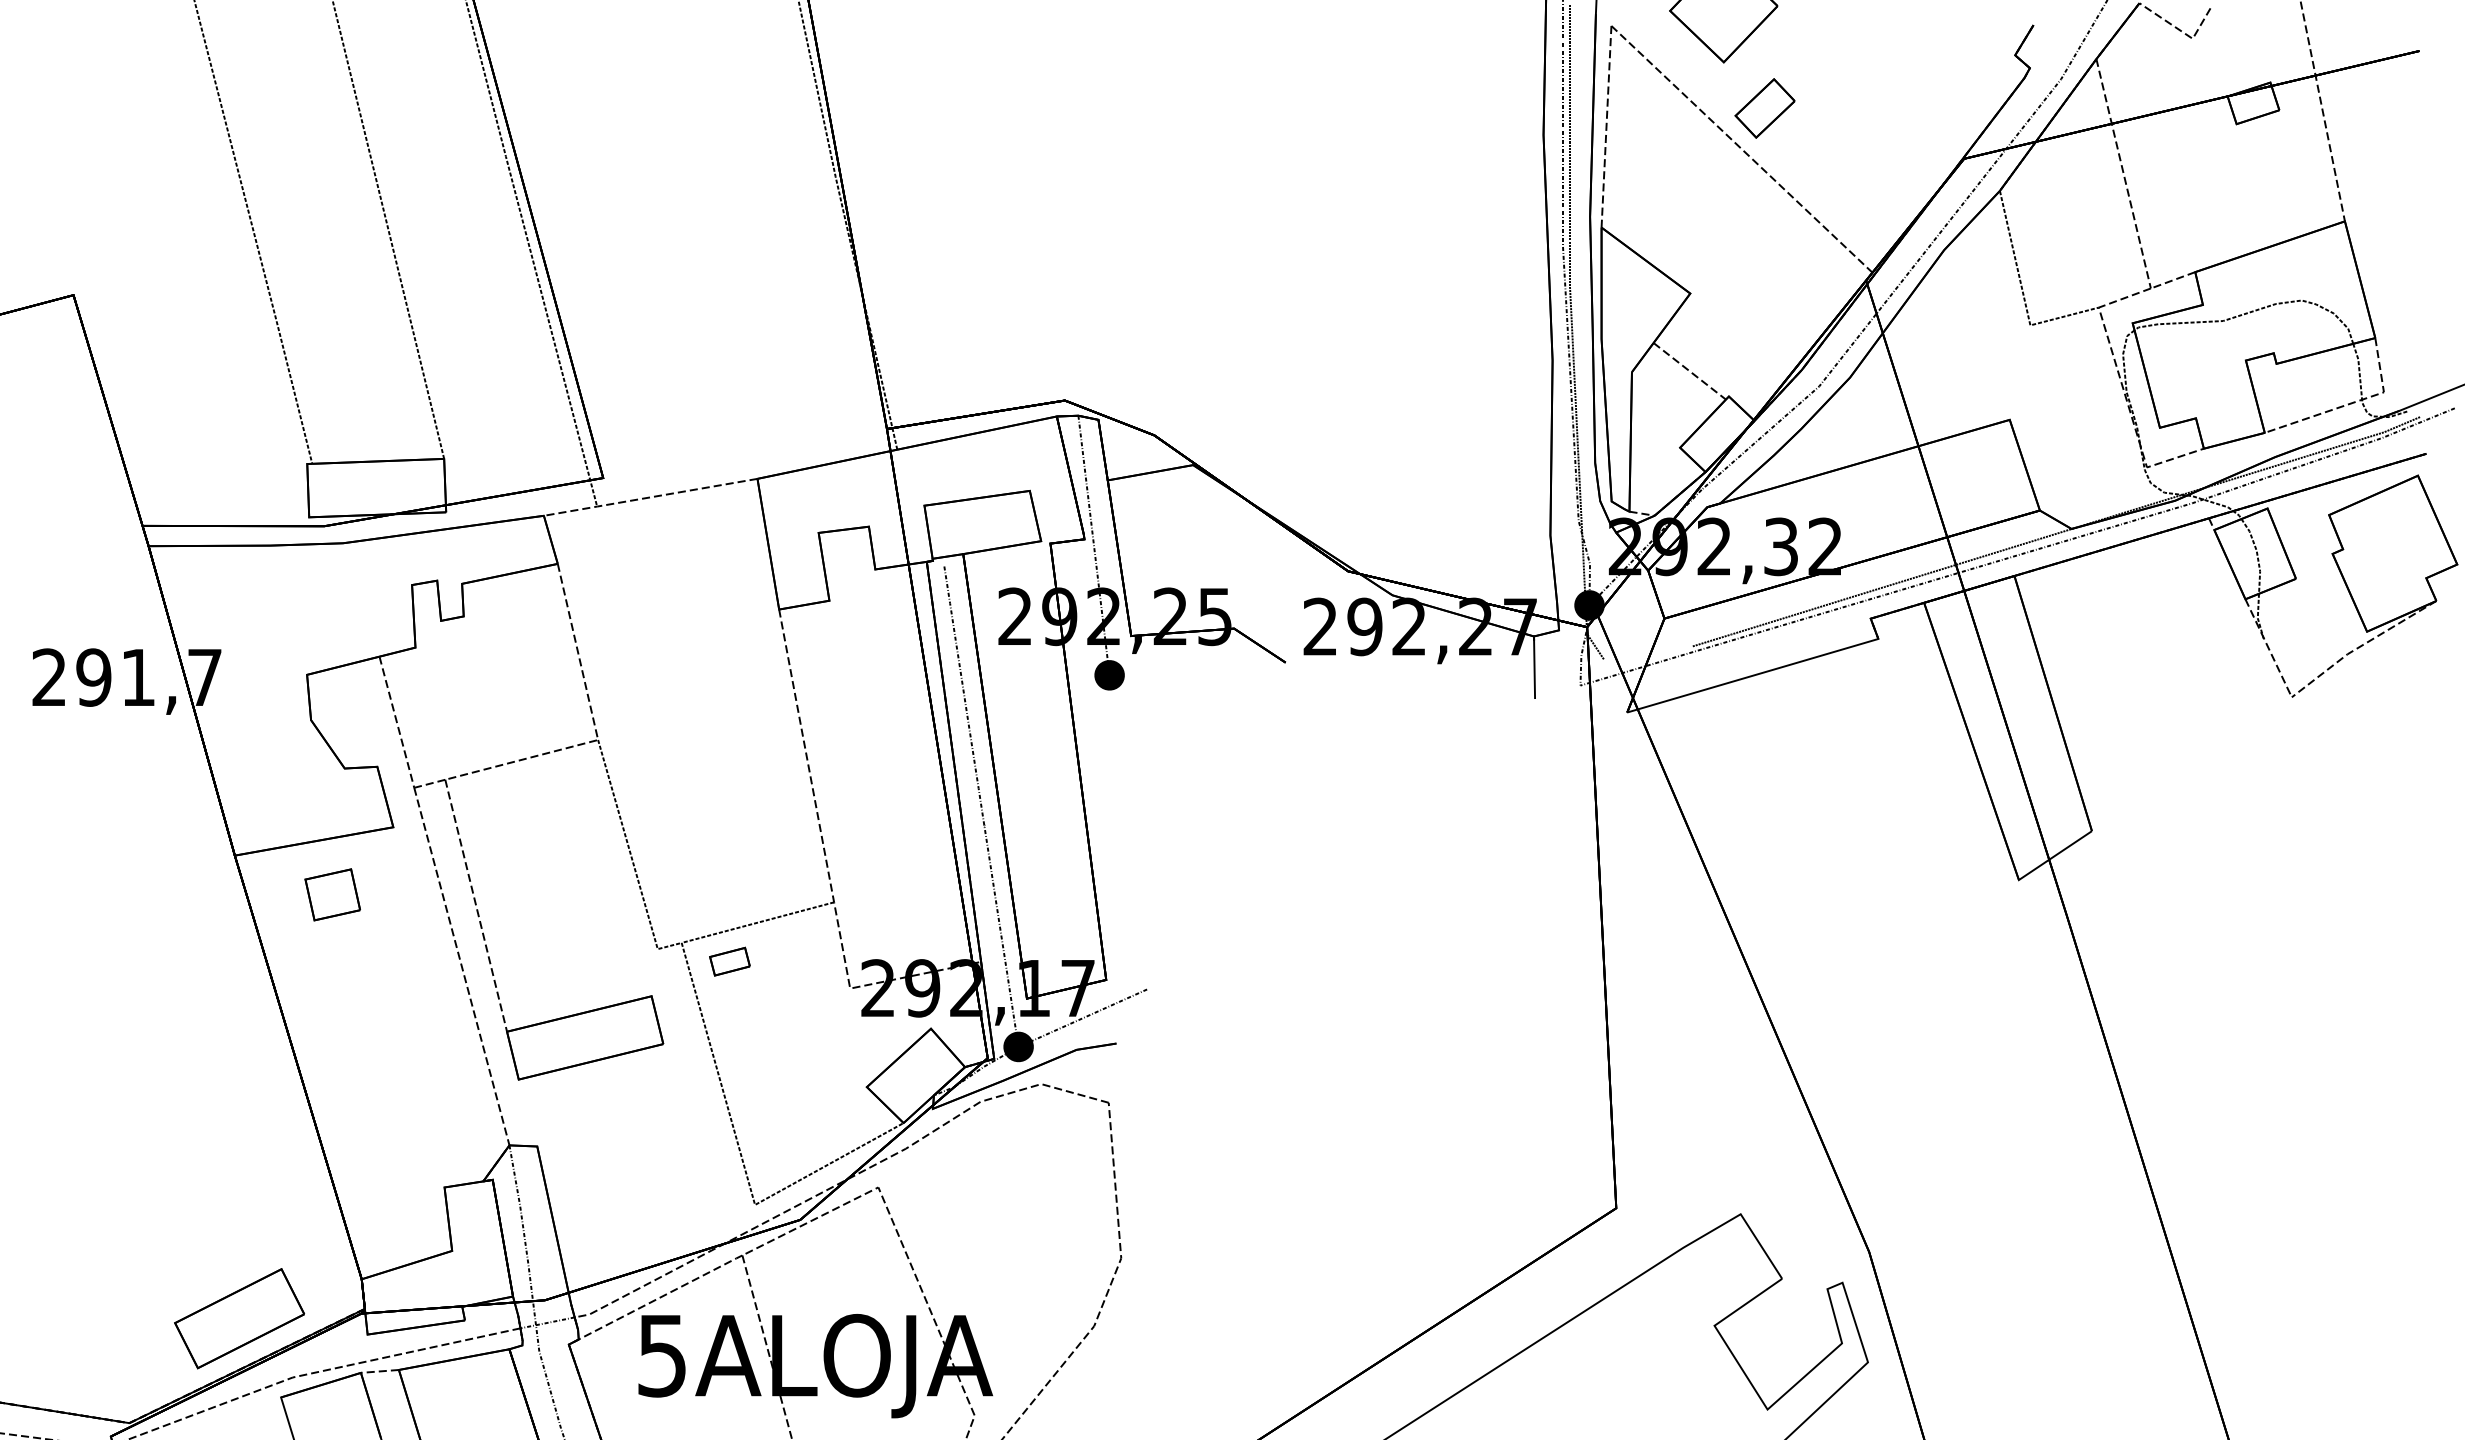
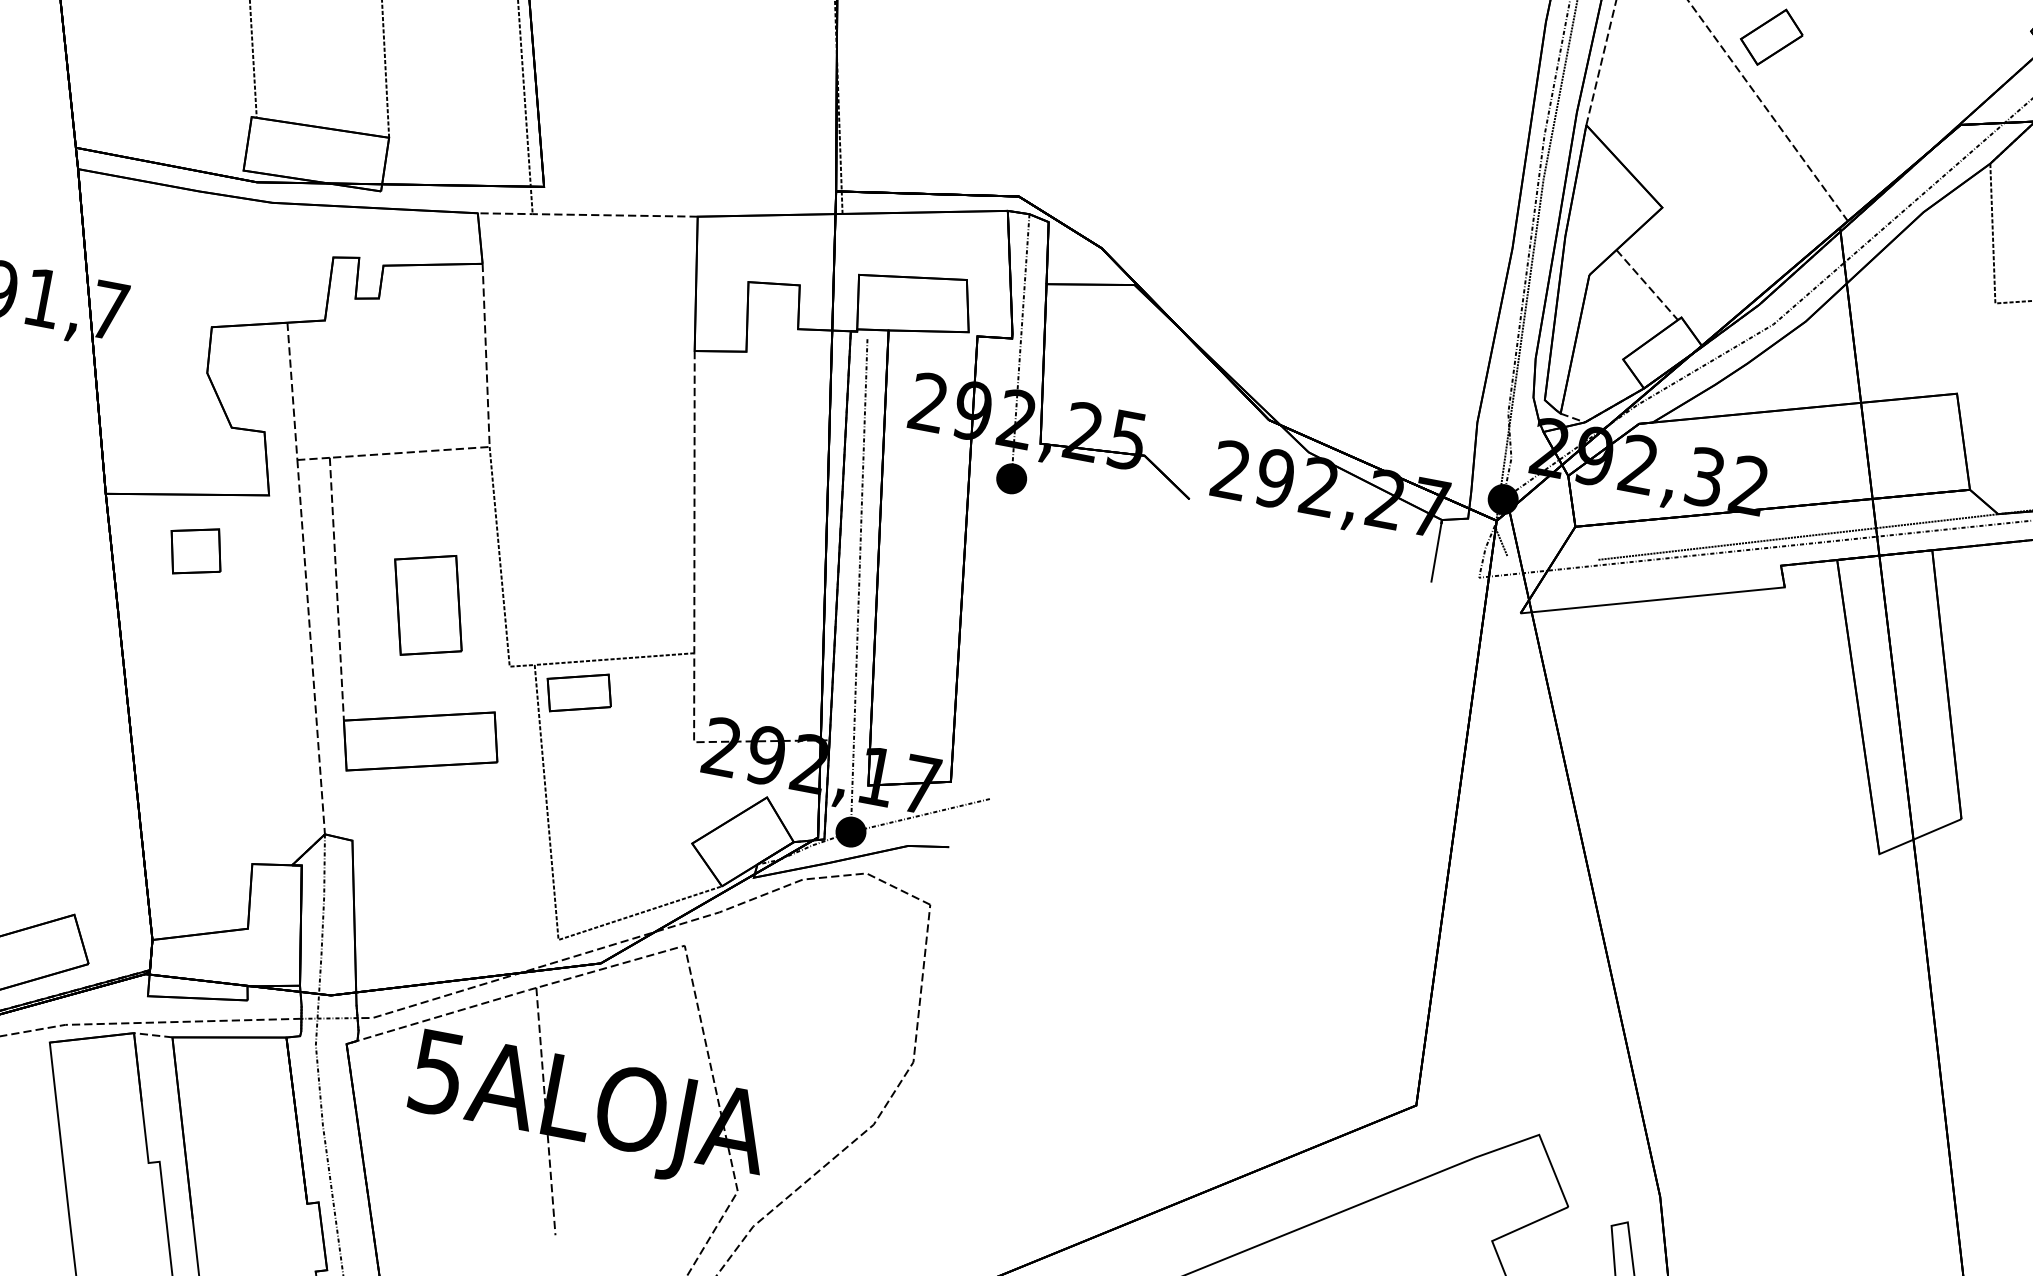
part: (567, 904) -> (428, 605), added
part: (729, 961) -> (578, 692), size x1.67

